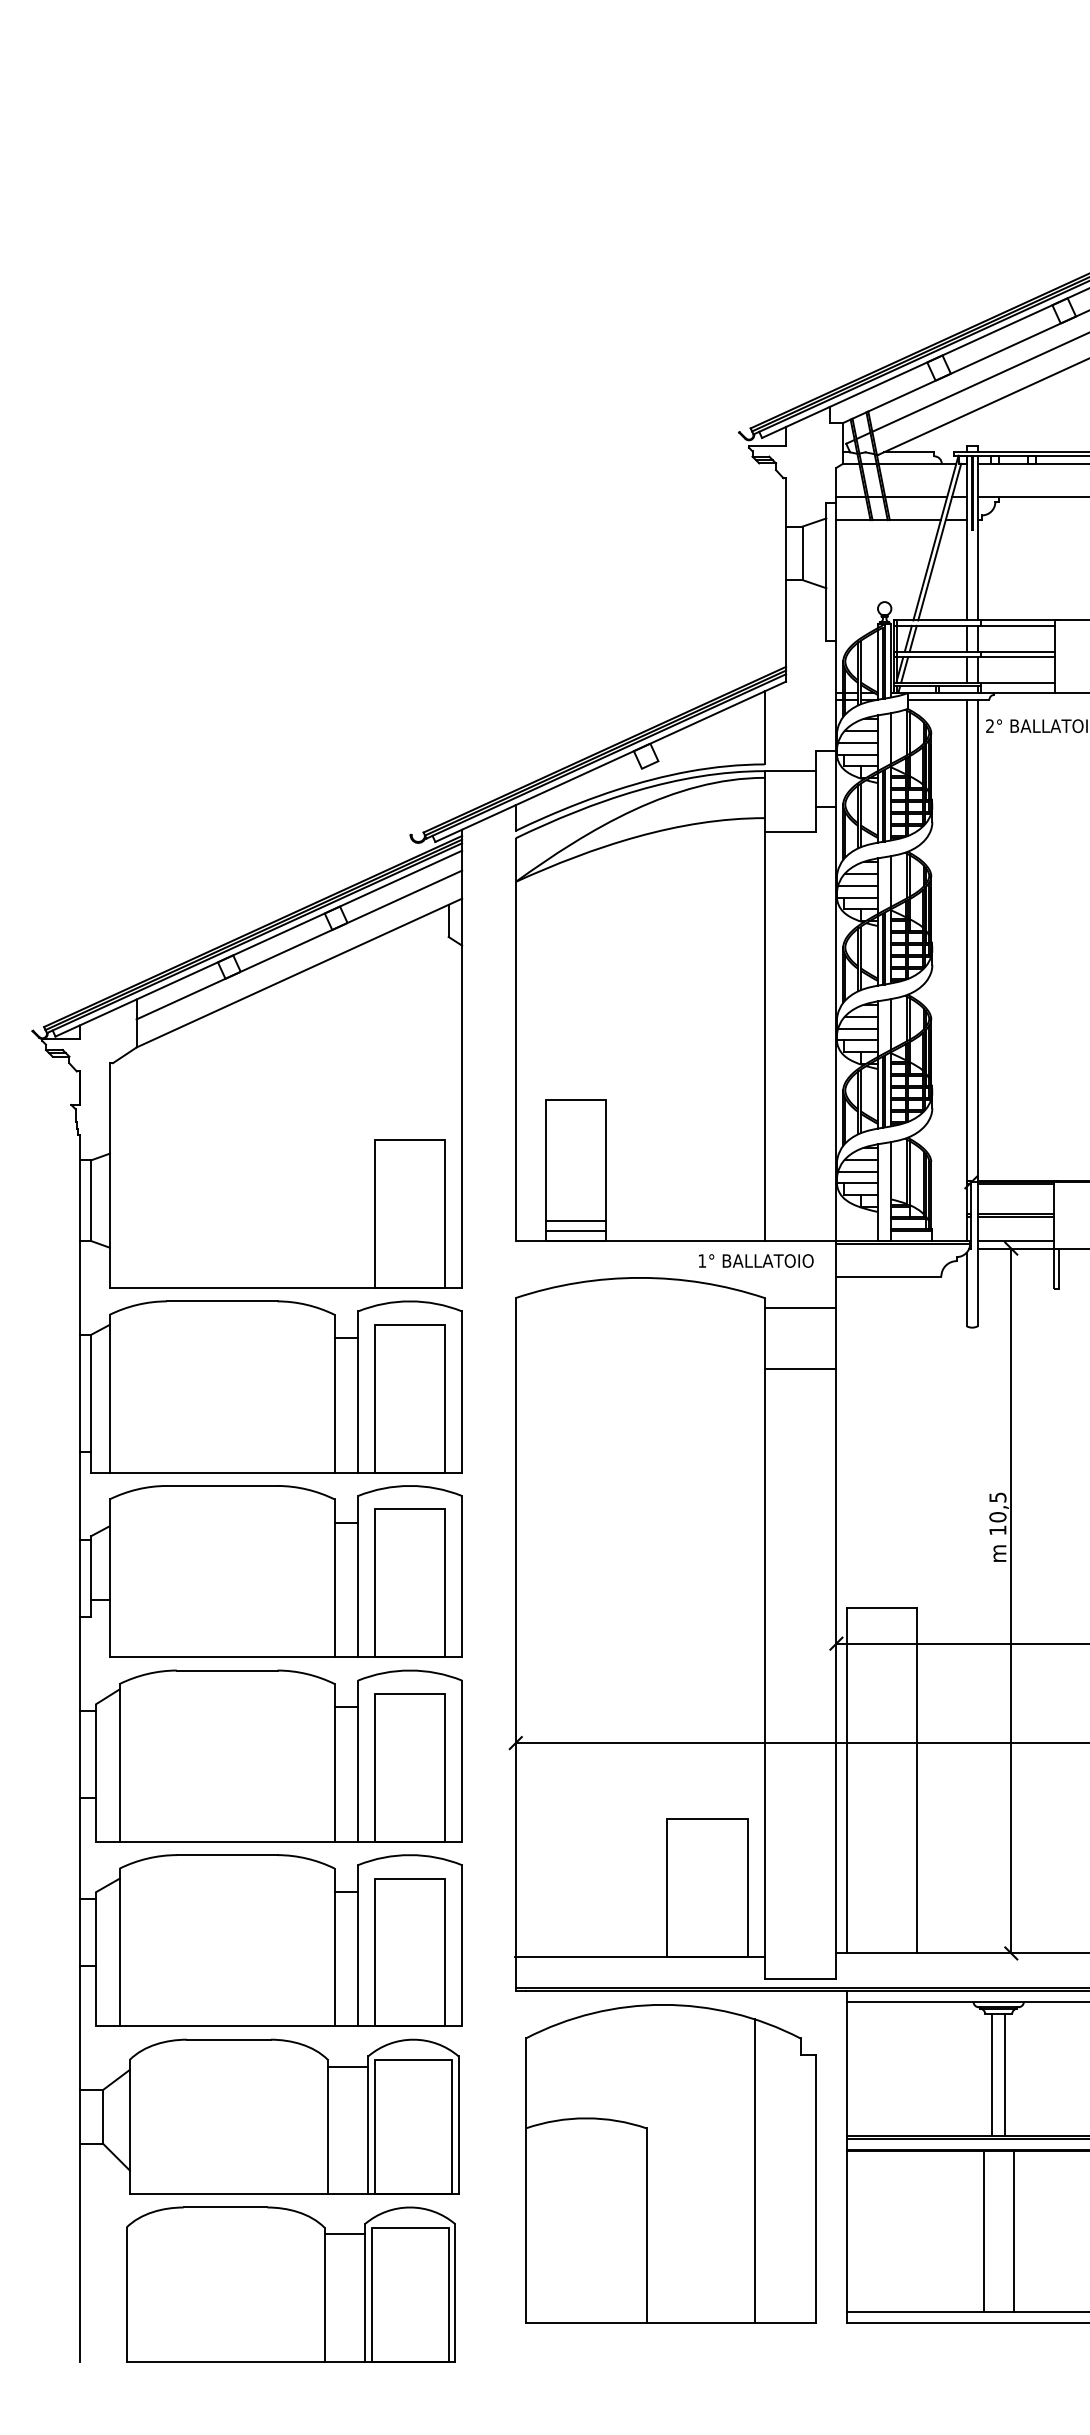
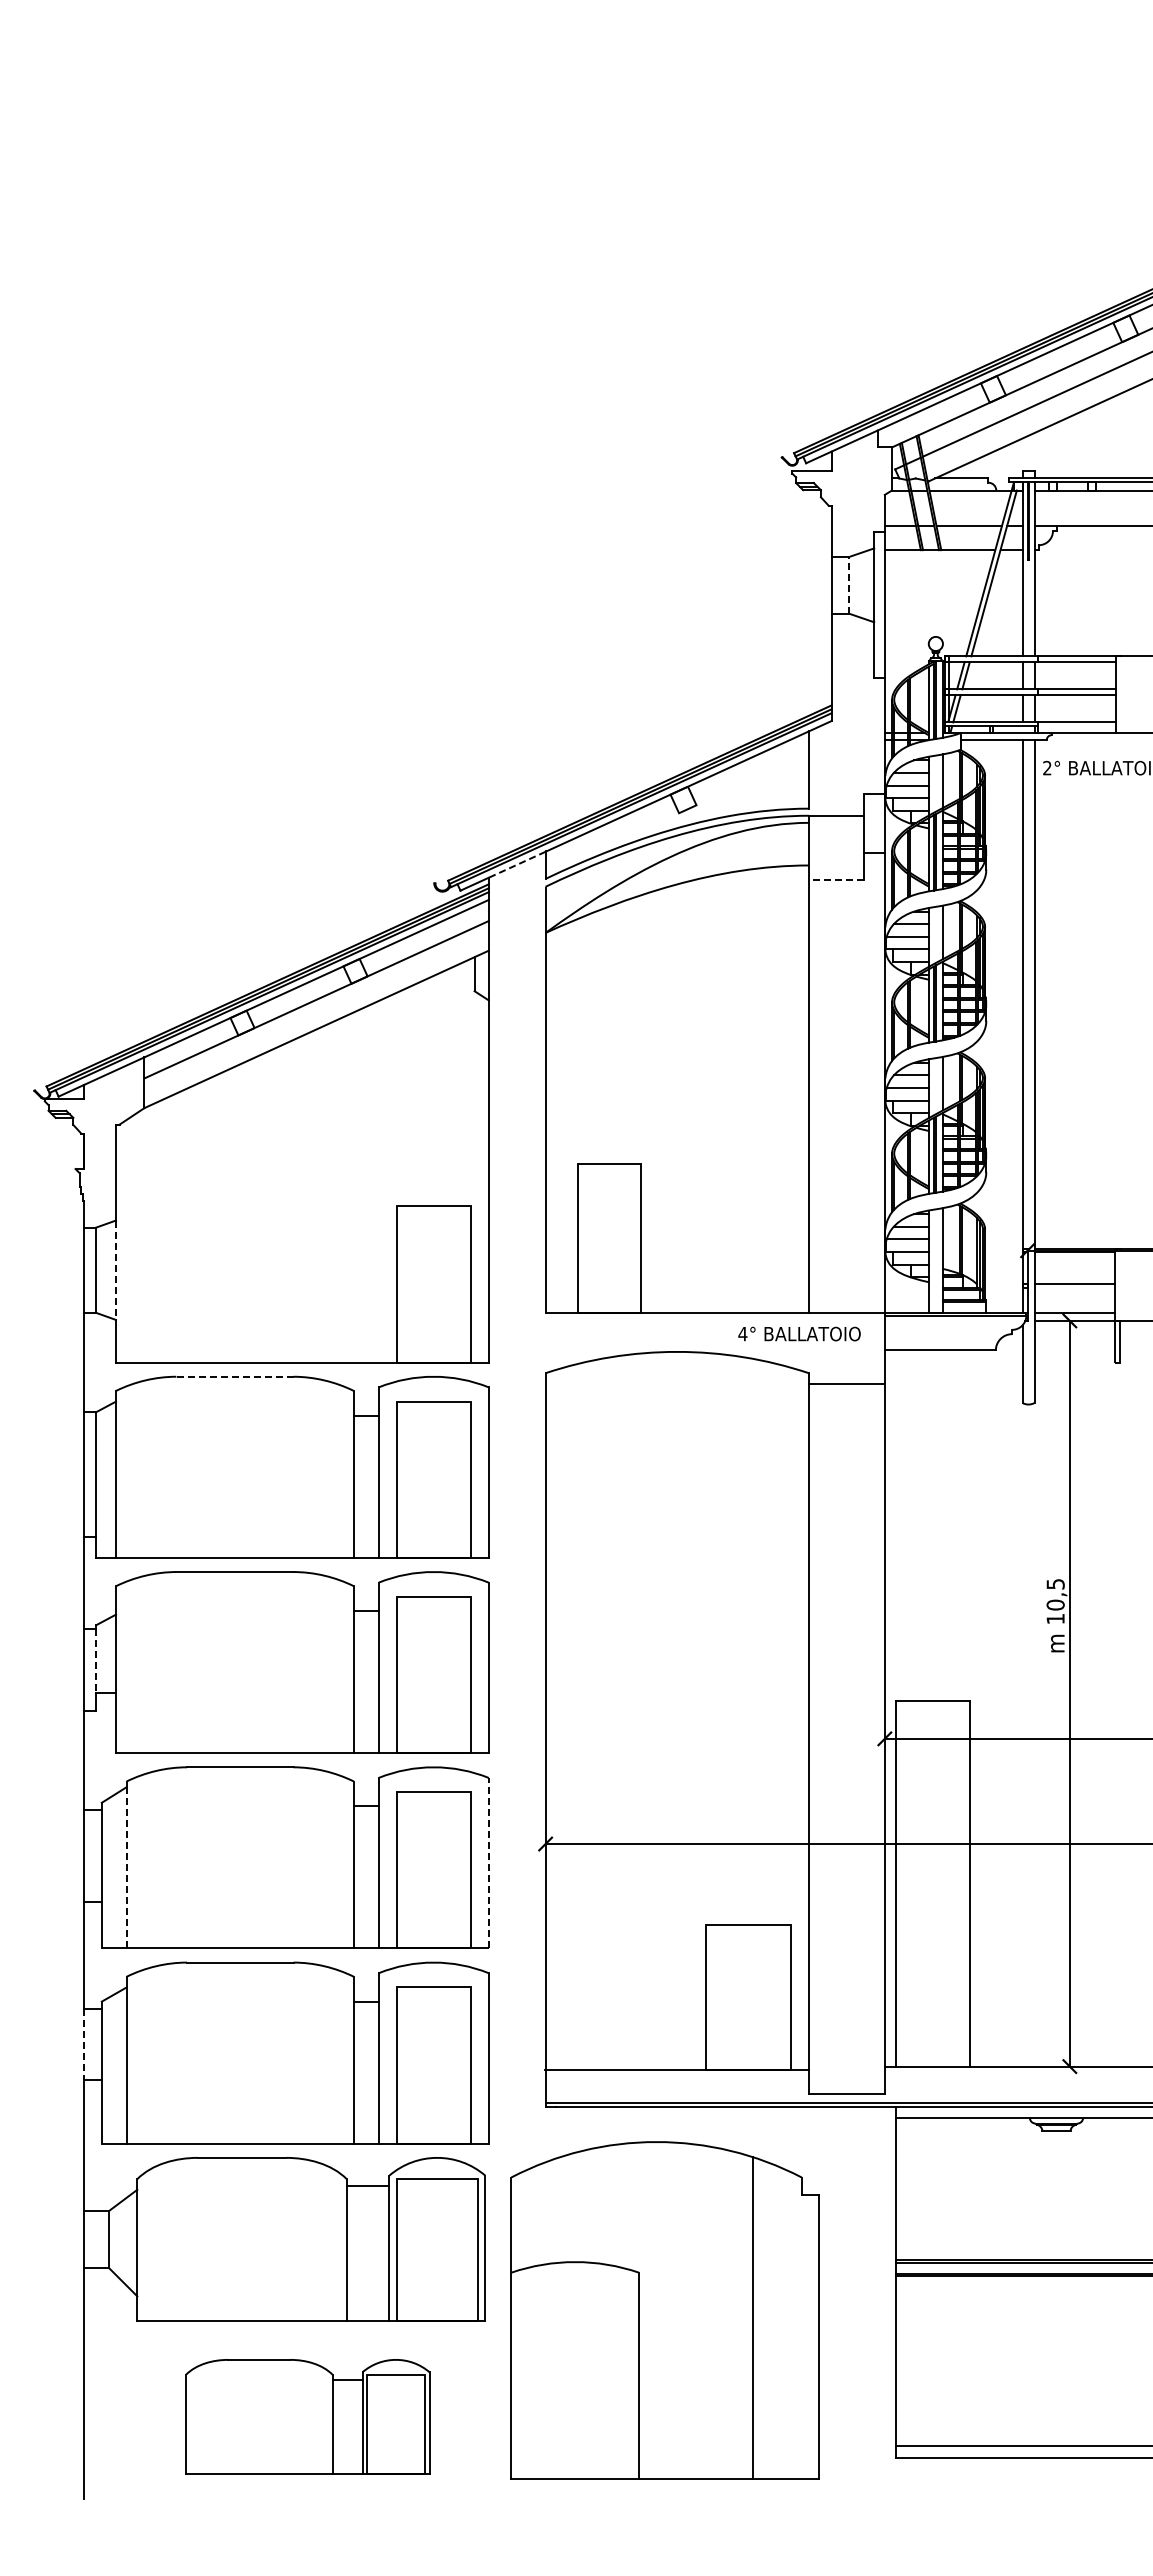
line: (803, 552) -> (849, 584), solid -> dashed
line: (488, 817) -> (516, 864), solid -> dashed
line: (789, 831) -> (835, 879), solid -> dashed
line: (110, 1200) -> (116, 1270), solid -> dashed
line: (1015, 1217) -> (1074, 1288), removed
line: (576, 1220) -> (609, 1291), removed
line: (576, 1231) -> (609, 1302), removed
text: (701, 1261) -> (742, 1334), 1° -> 4°
line: (221, 1301) -> (234, 1376), solid -> dashed
line: (800, 1368) -> (846, 1447), removed
line: (91, 1569) -> (96, 1660), solid -> dashed
line: (461, 1760) -> (488, 1862), solid -> dashed
line: (119, 1765) -> (126, 1867), solid -> dashed
line: (79, 1932) -> (84, 2044), solid -> dashed
line: (992, 2074) -> (1049, 2194), removed
line: (1005, 2074) -> (1063, 2194), removed
part: (670, 2164) -> (664, 2310), moved
line: (983, 2231) -> (1040, 2360), removed
line: (1013, 2231) -> (1072, 2360), removed
part: (290, 2284) -> (307, 2416), size x0.7

